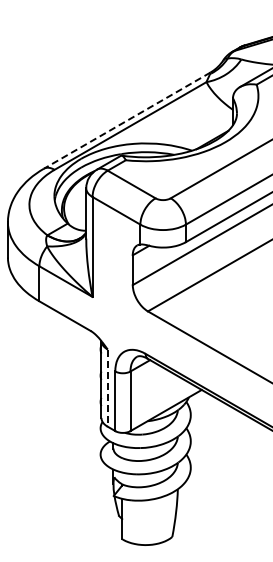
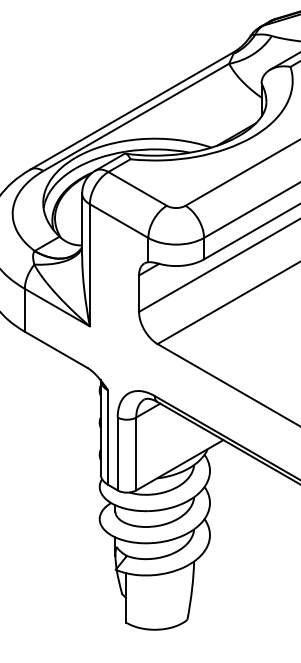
line: (126, 120) -> (131, 110), dashed -> solid
line: (107, 388) -> (108, 438), dashed -> solid

